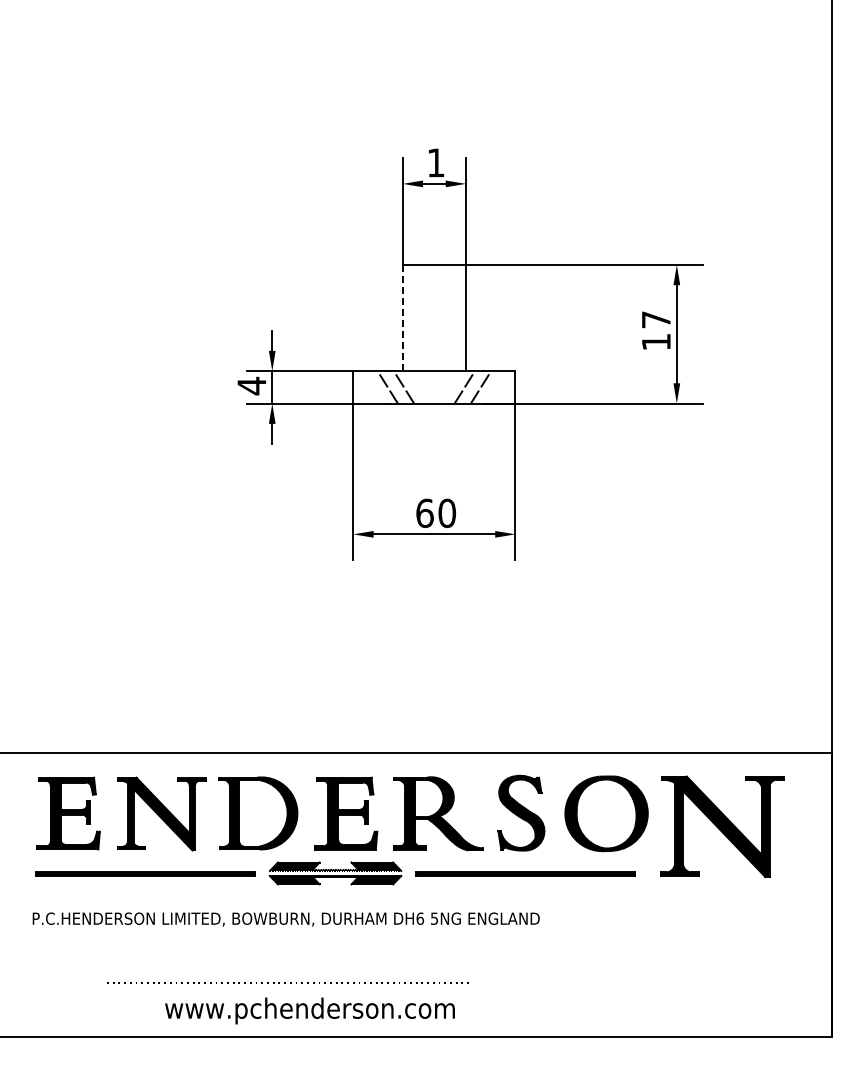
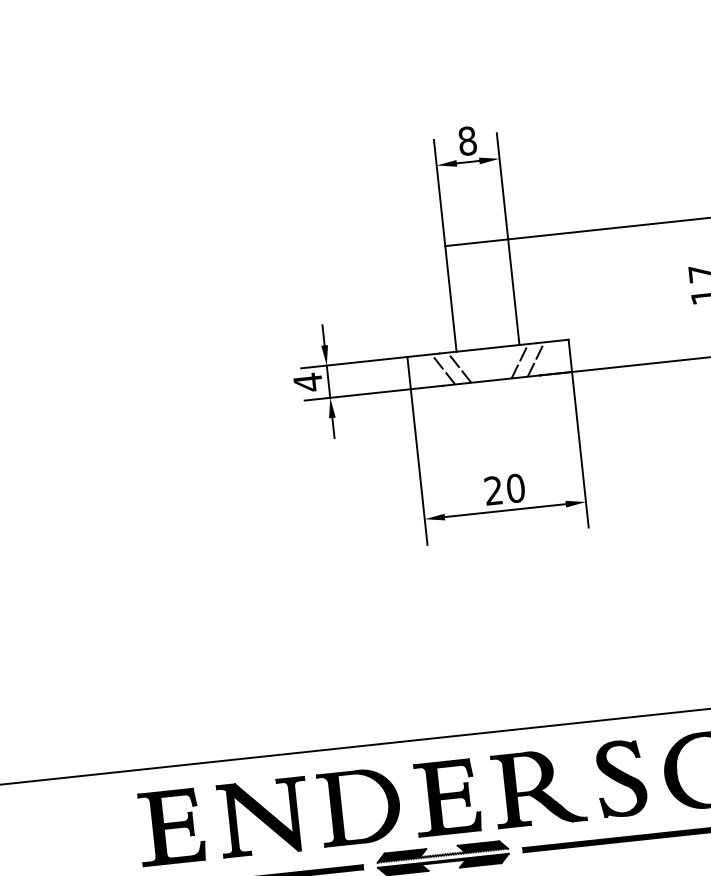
text: (435, 162) -> (466, 140), 1 -> 8
line: (402, 318) -> (450, 299), dashed -> solid
text: (424, 512) -> (493, 489), 60 -> 20

